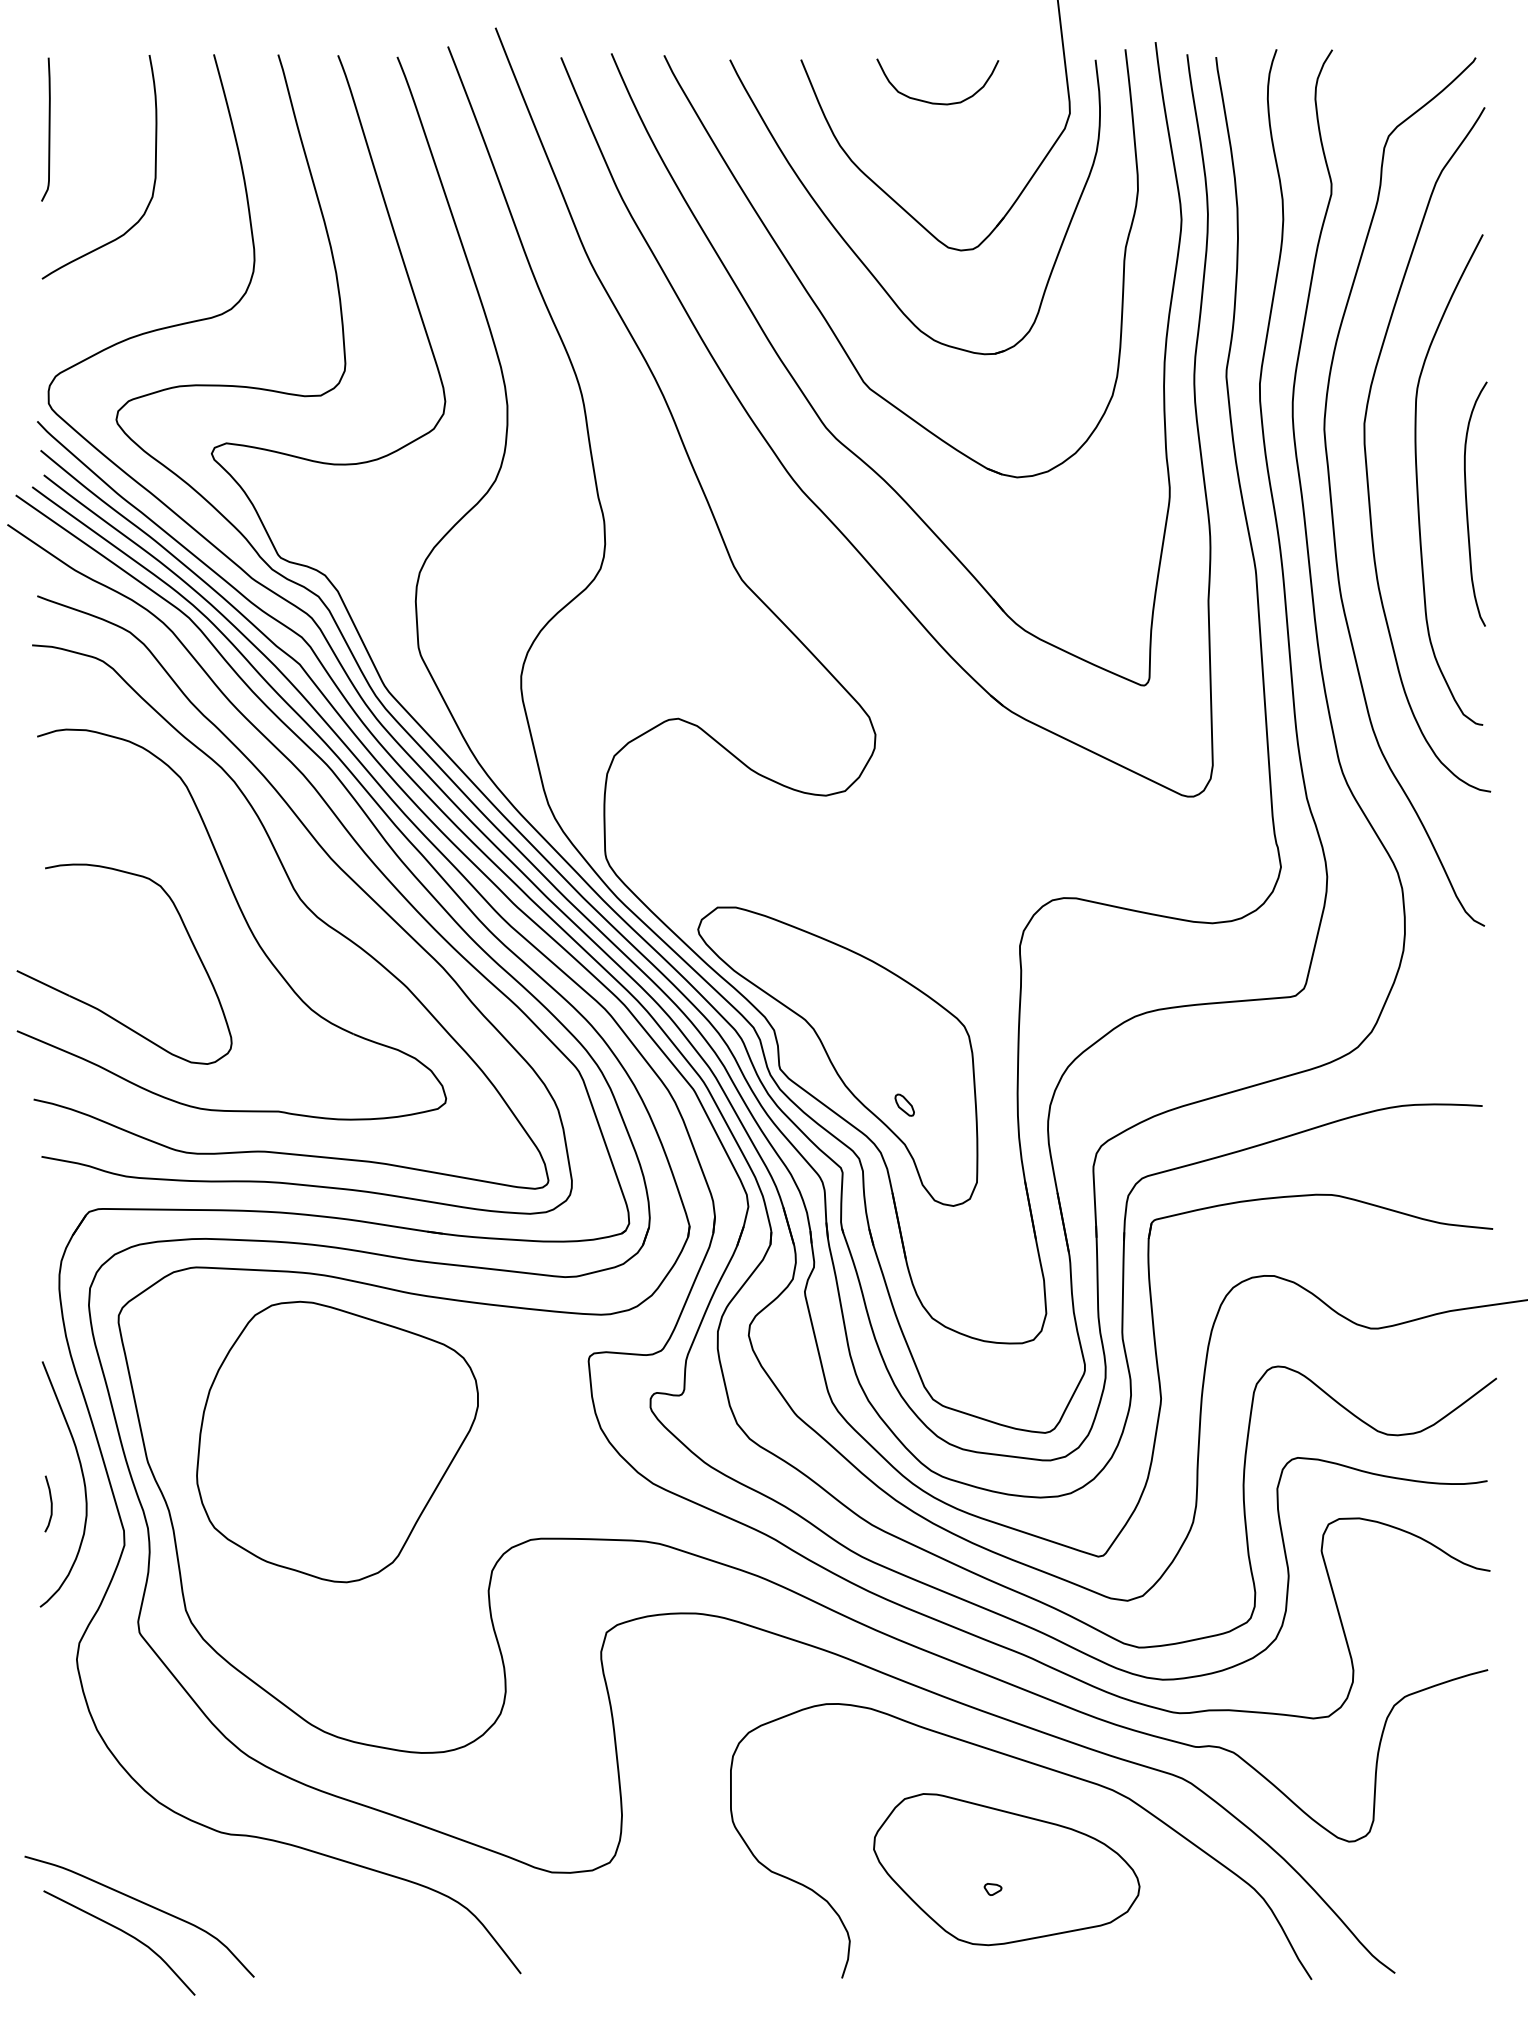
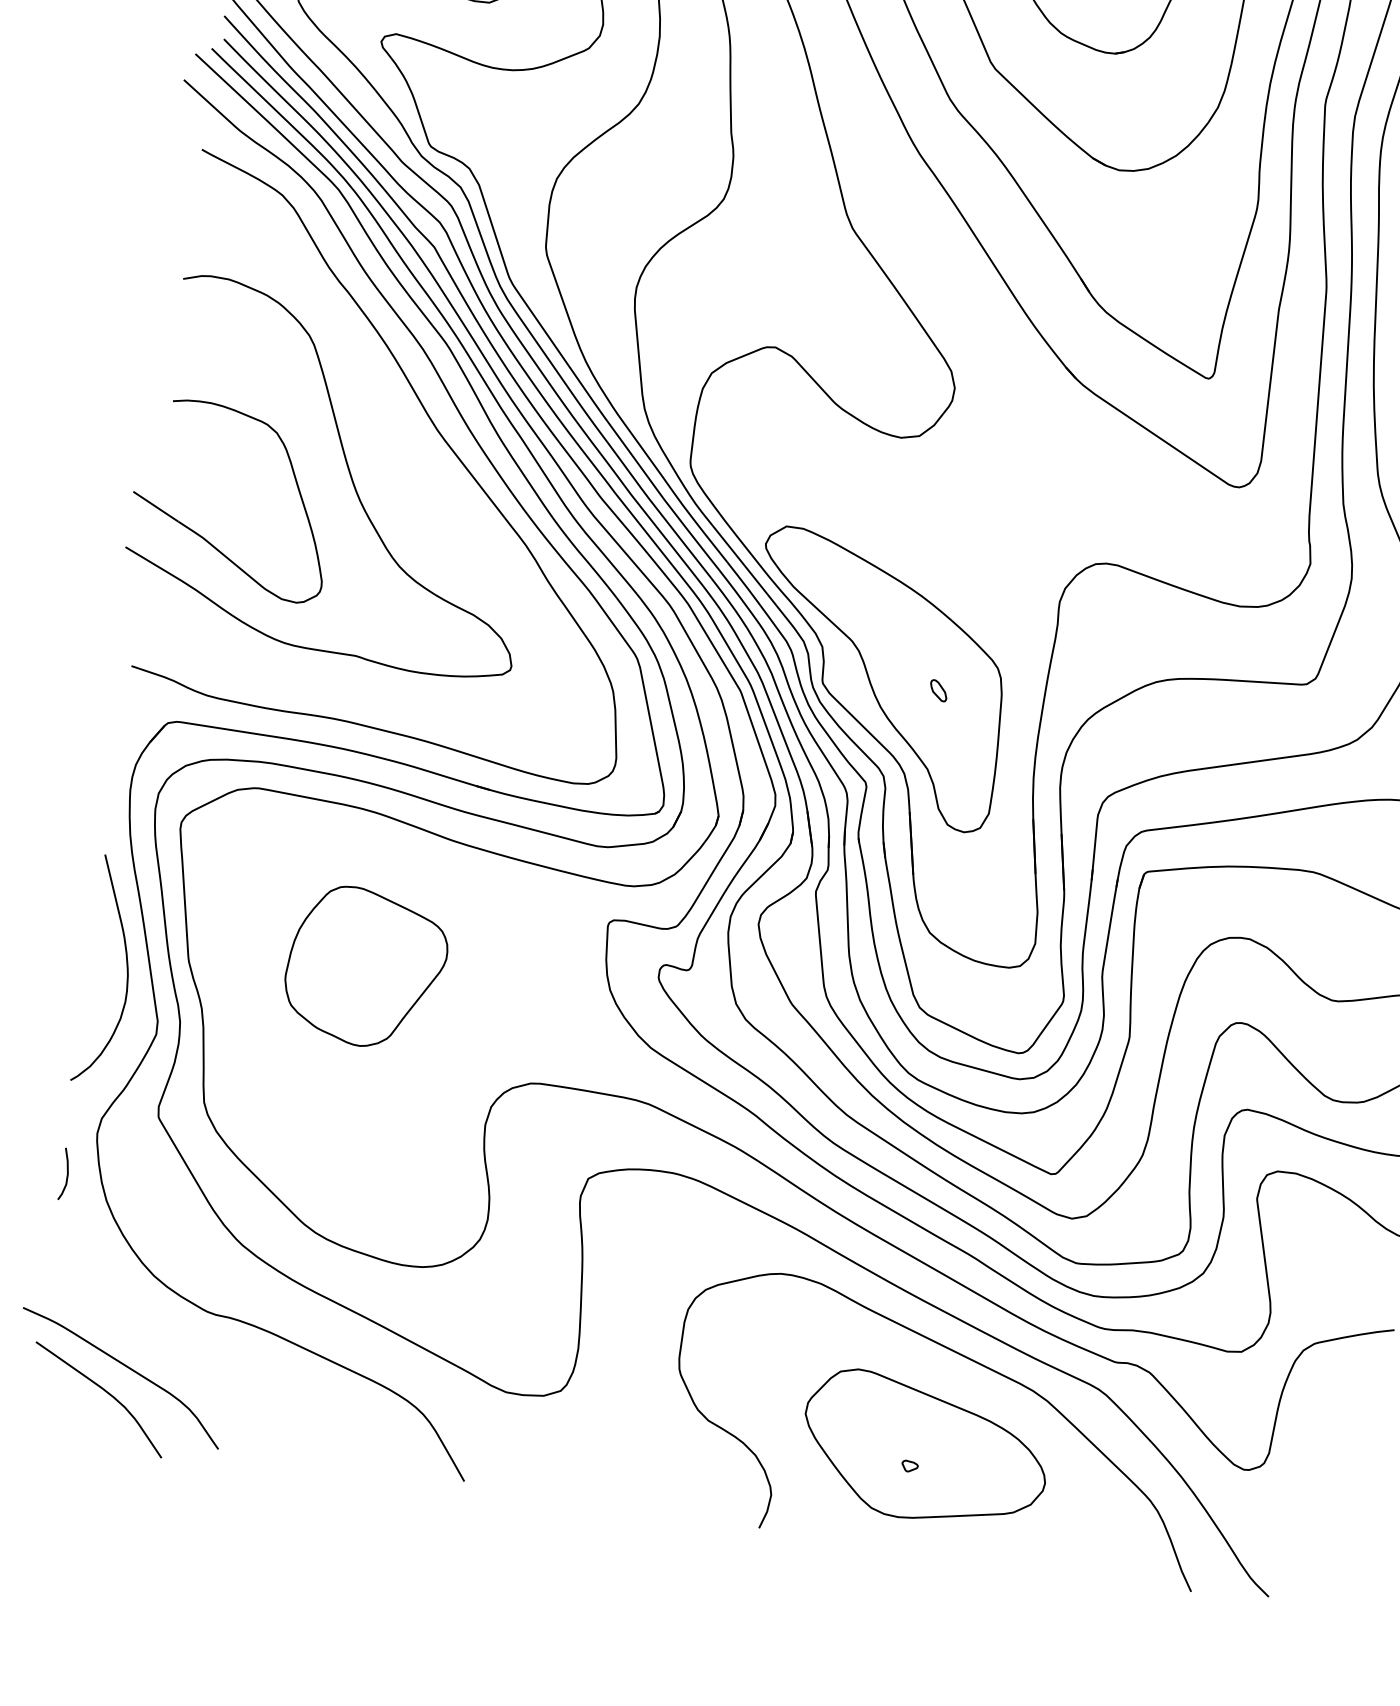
curve: (302, 903) -> (405, 467), removed
part: (904, 1104) -> (938, 690), moved
part: (337, 1441) -> (366, 967), size x0.6
curve: (50, 1503) -> (66, 1174), moved

